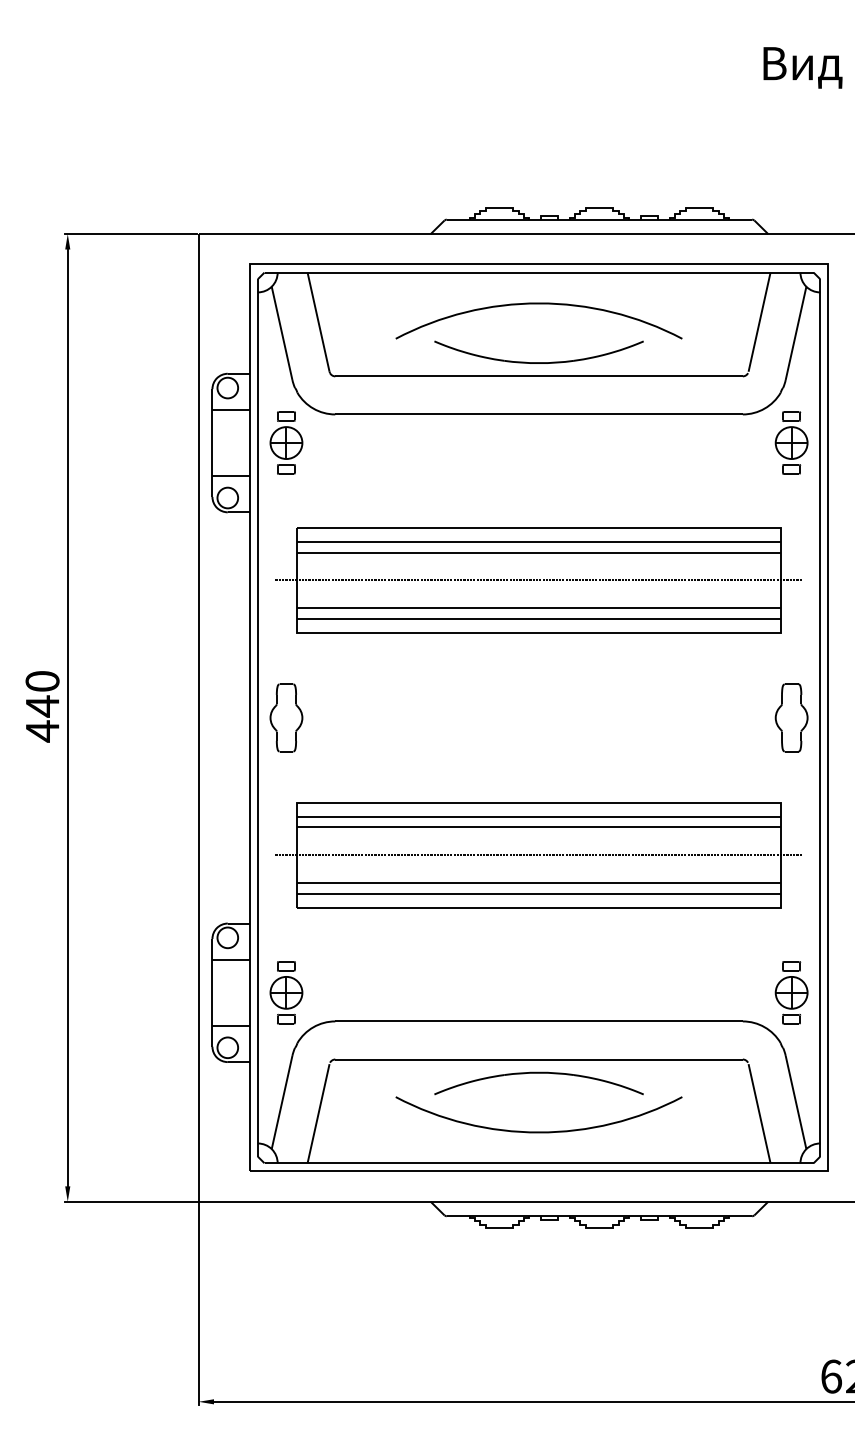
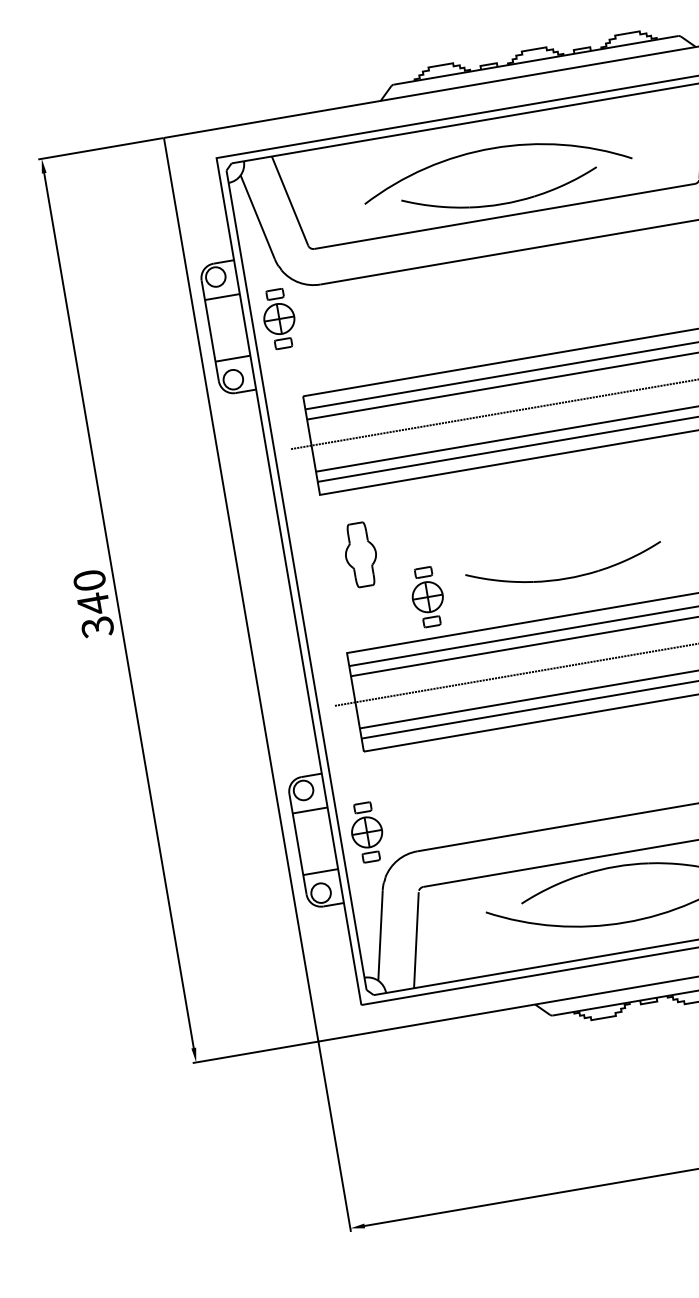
part: (286, 717) -> (360, 554), moved
text: (42, 731) -> (97, 627), 440 -> 340
part: (391, 758) -> (427, 596), added
part: (538, 763) -> (565, 578), added

